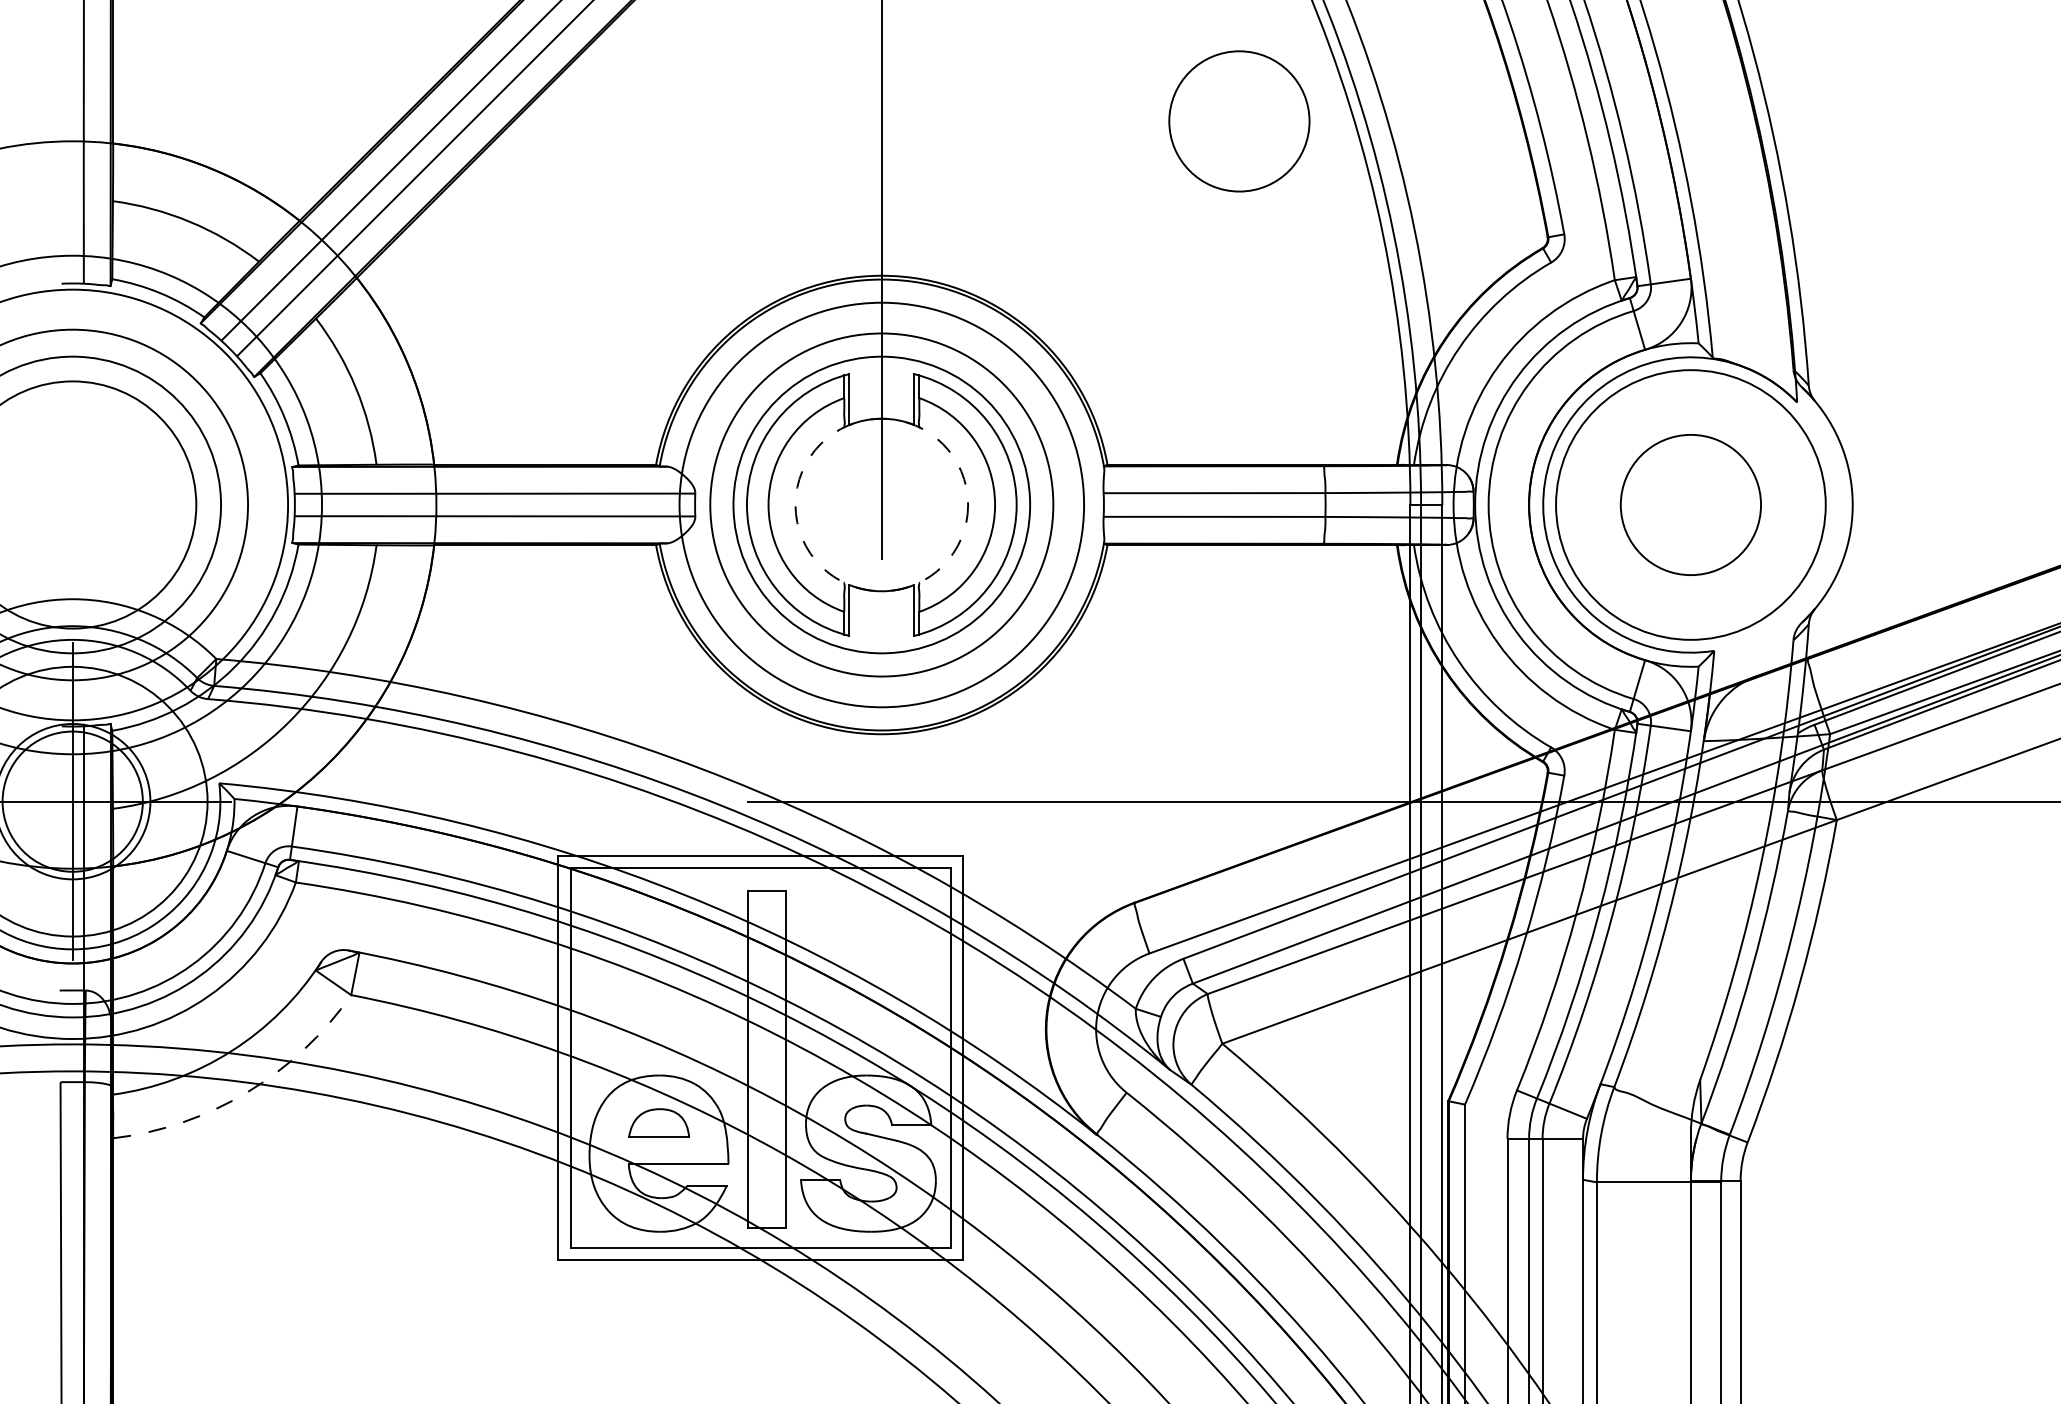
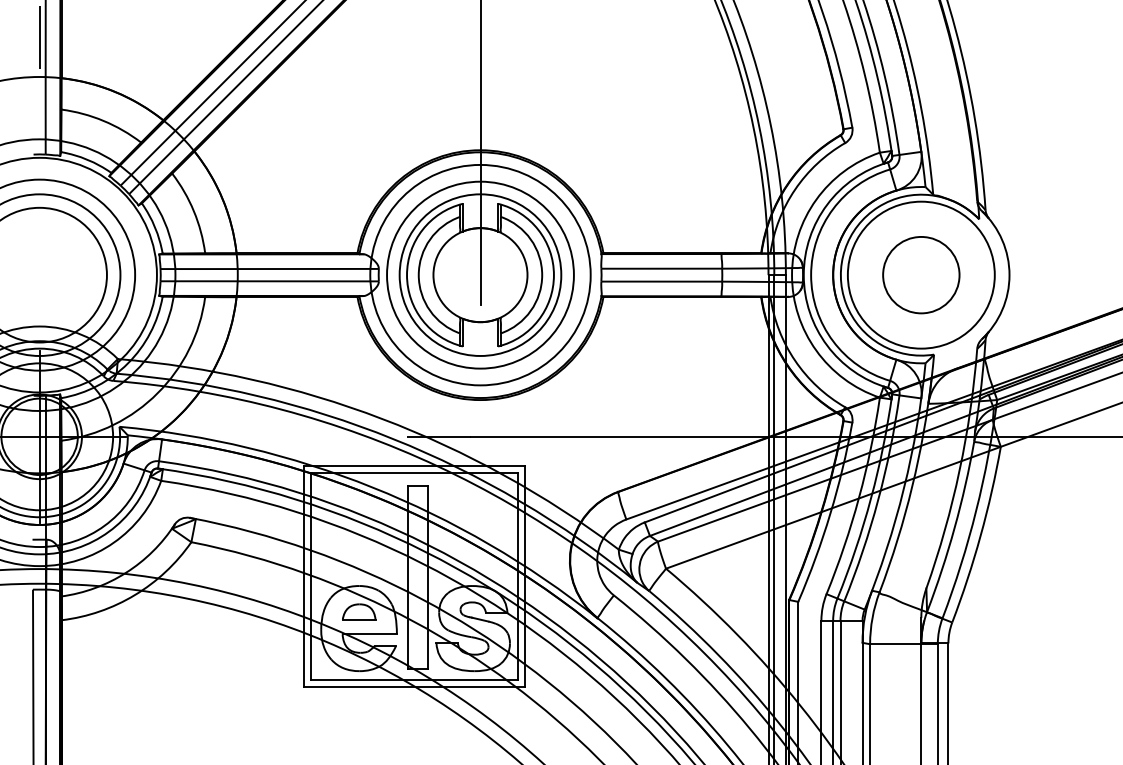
line: (72, 68) -> (39, 37), added
circle: (1239, 122) -> (675, 66), removed
circle: (881, 505) -> (480, 275), dashed -> solid
arc: (246, 1092) -> (134, 595), dashed -> solid

